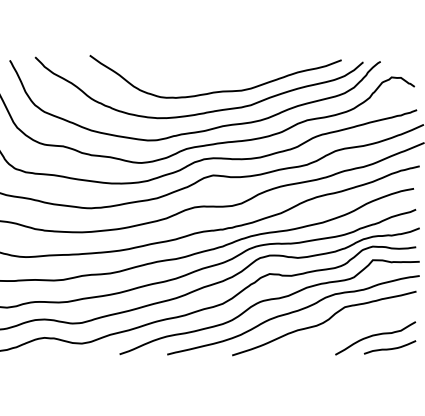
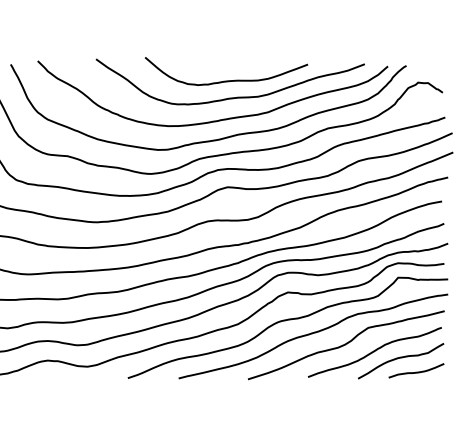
curve: (211, 75) -> (225, 80), added
curve: (350, 329) -> (374, 351), added

